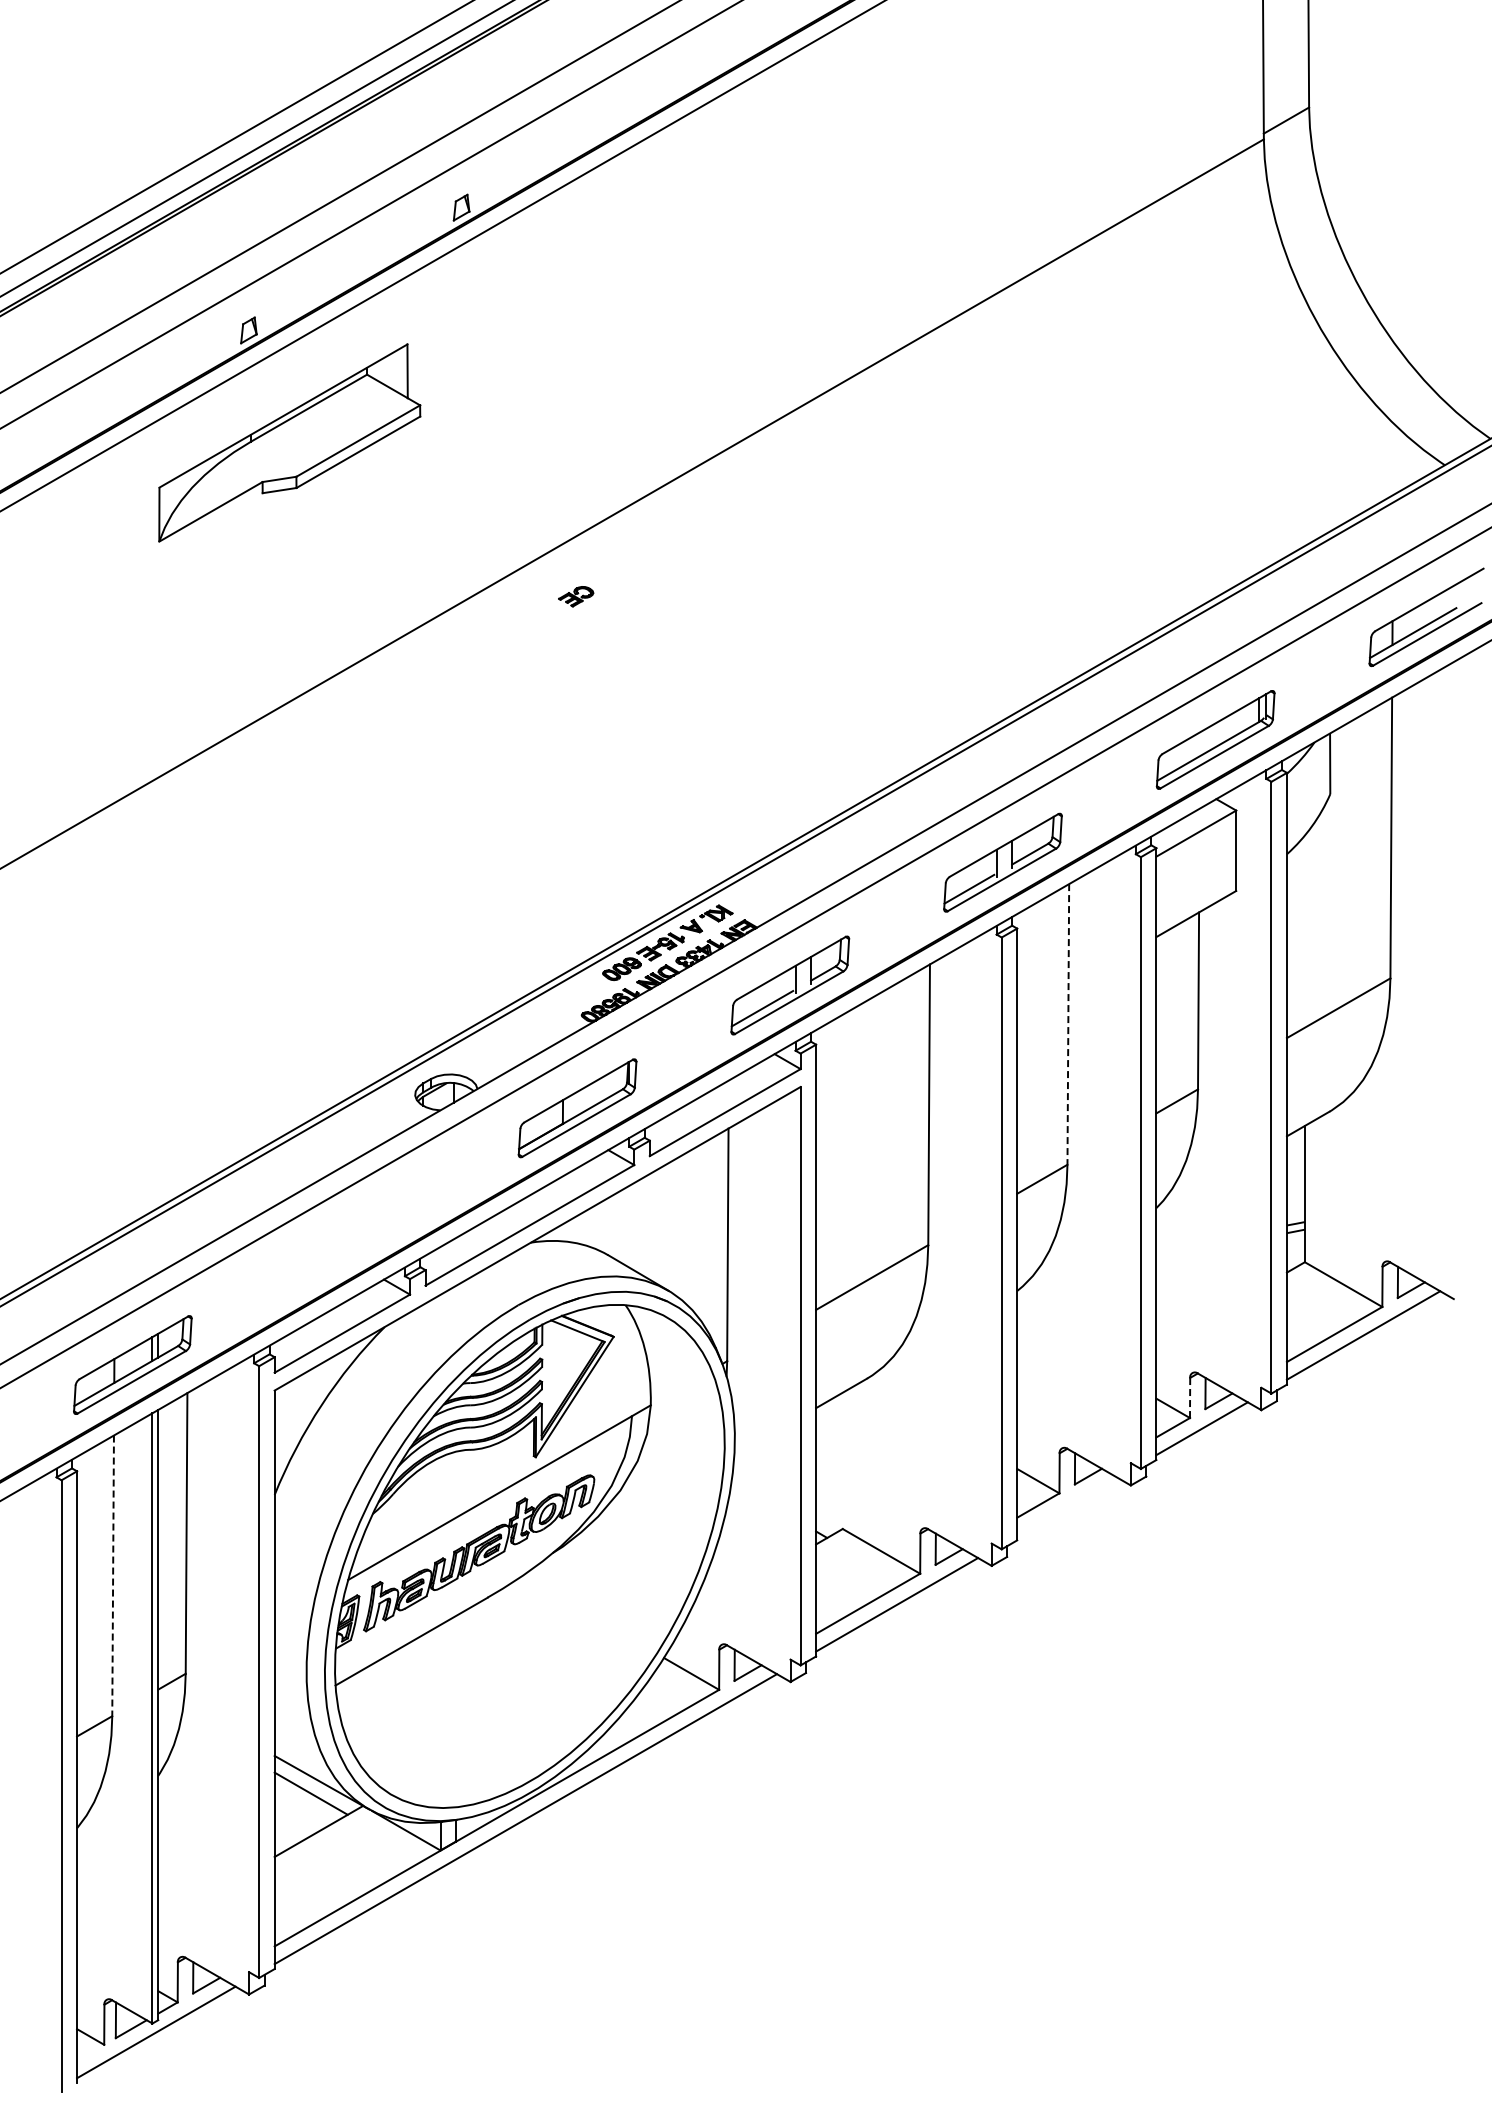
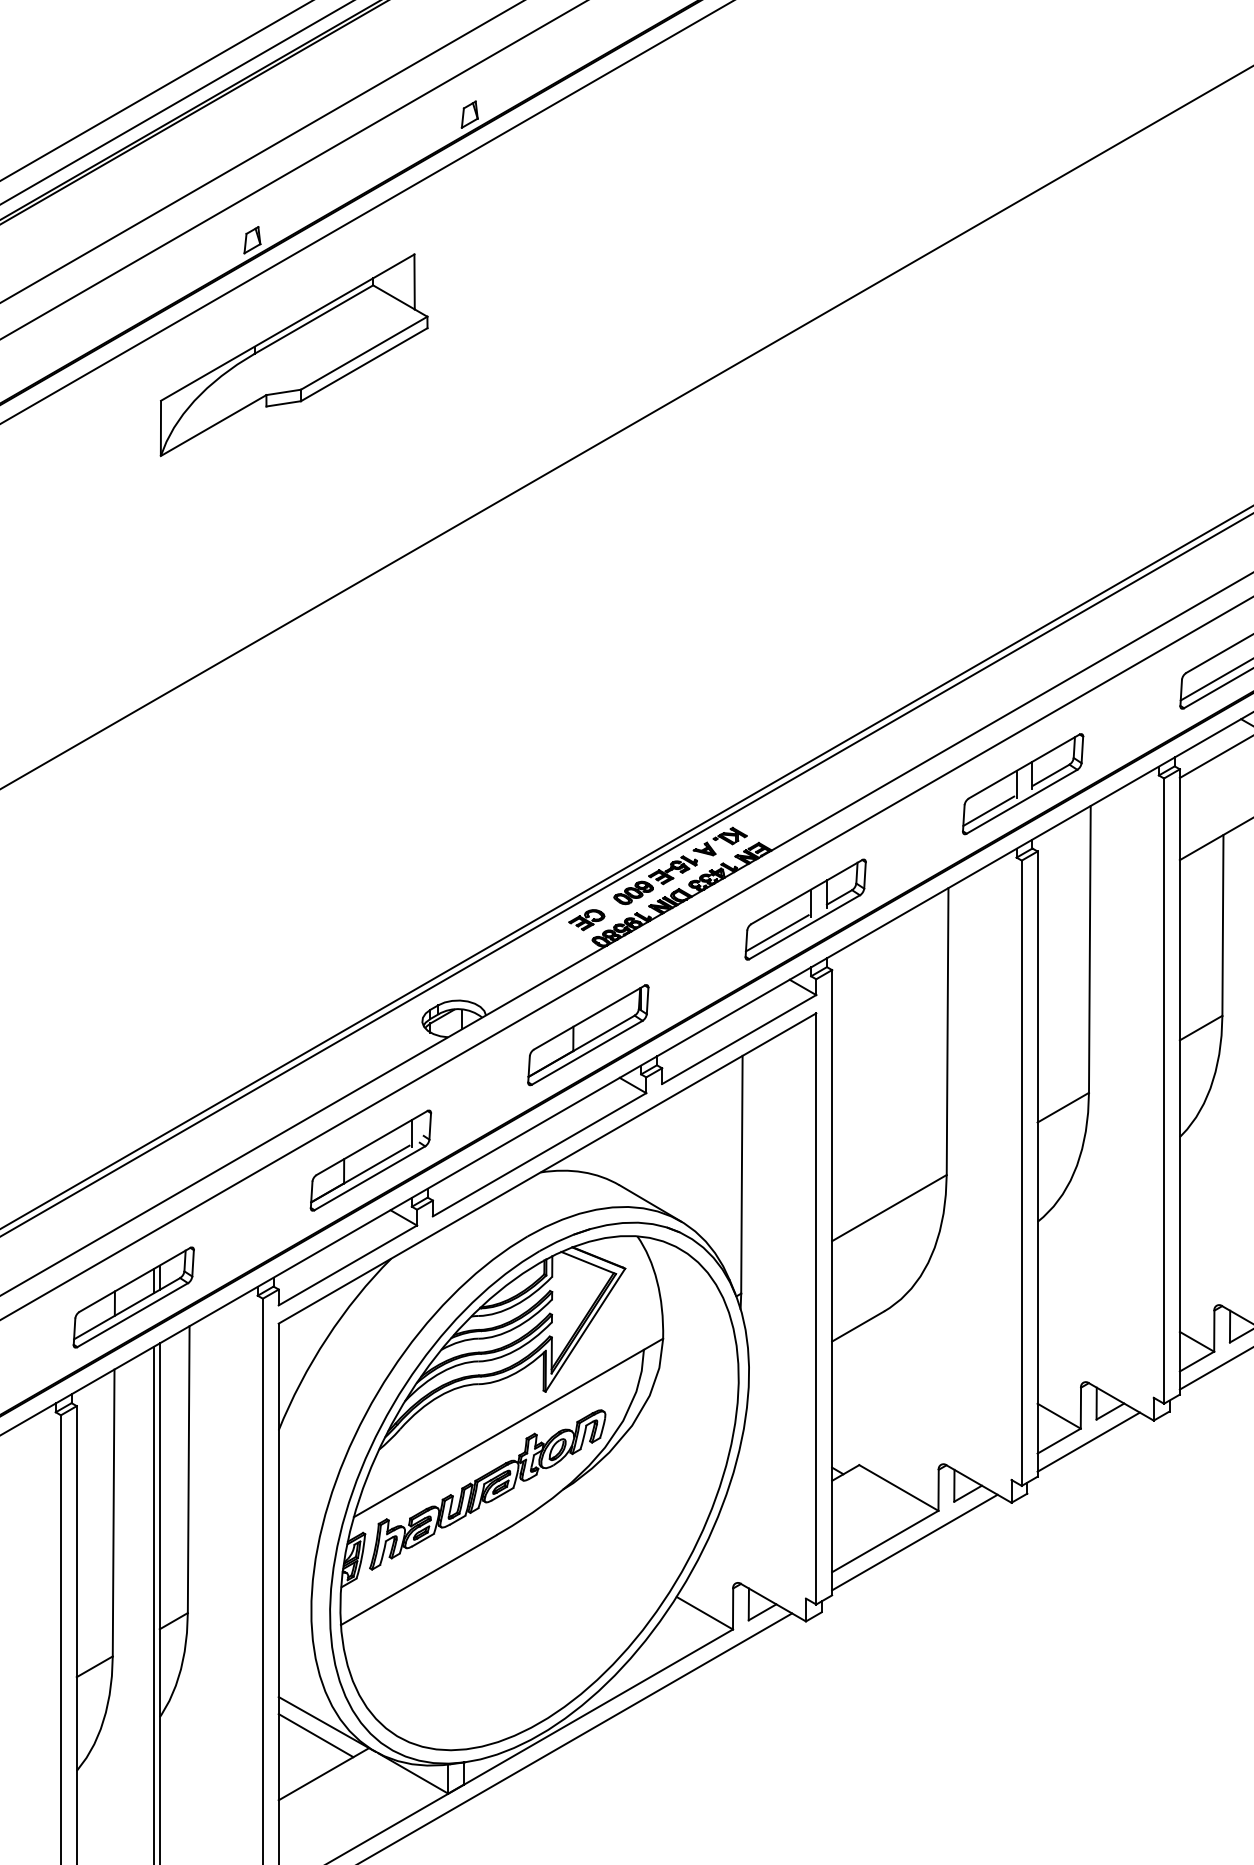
part: (576, 596) -> (587, 919), moved
line: (1068, 1024) -> (1090, 949), dashed -> solid
part: (364, 1230) -> (370, 1160), added
line: (1190, 1397) -> (1214, 1330), dashed -> solid
line: (1067, 1506) -> (1089, 1442), added
line: (113, 1576) -> (114, 1513), dashed -> solid

